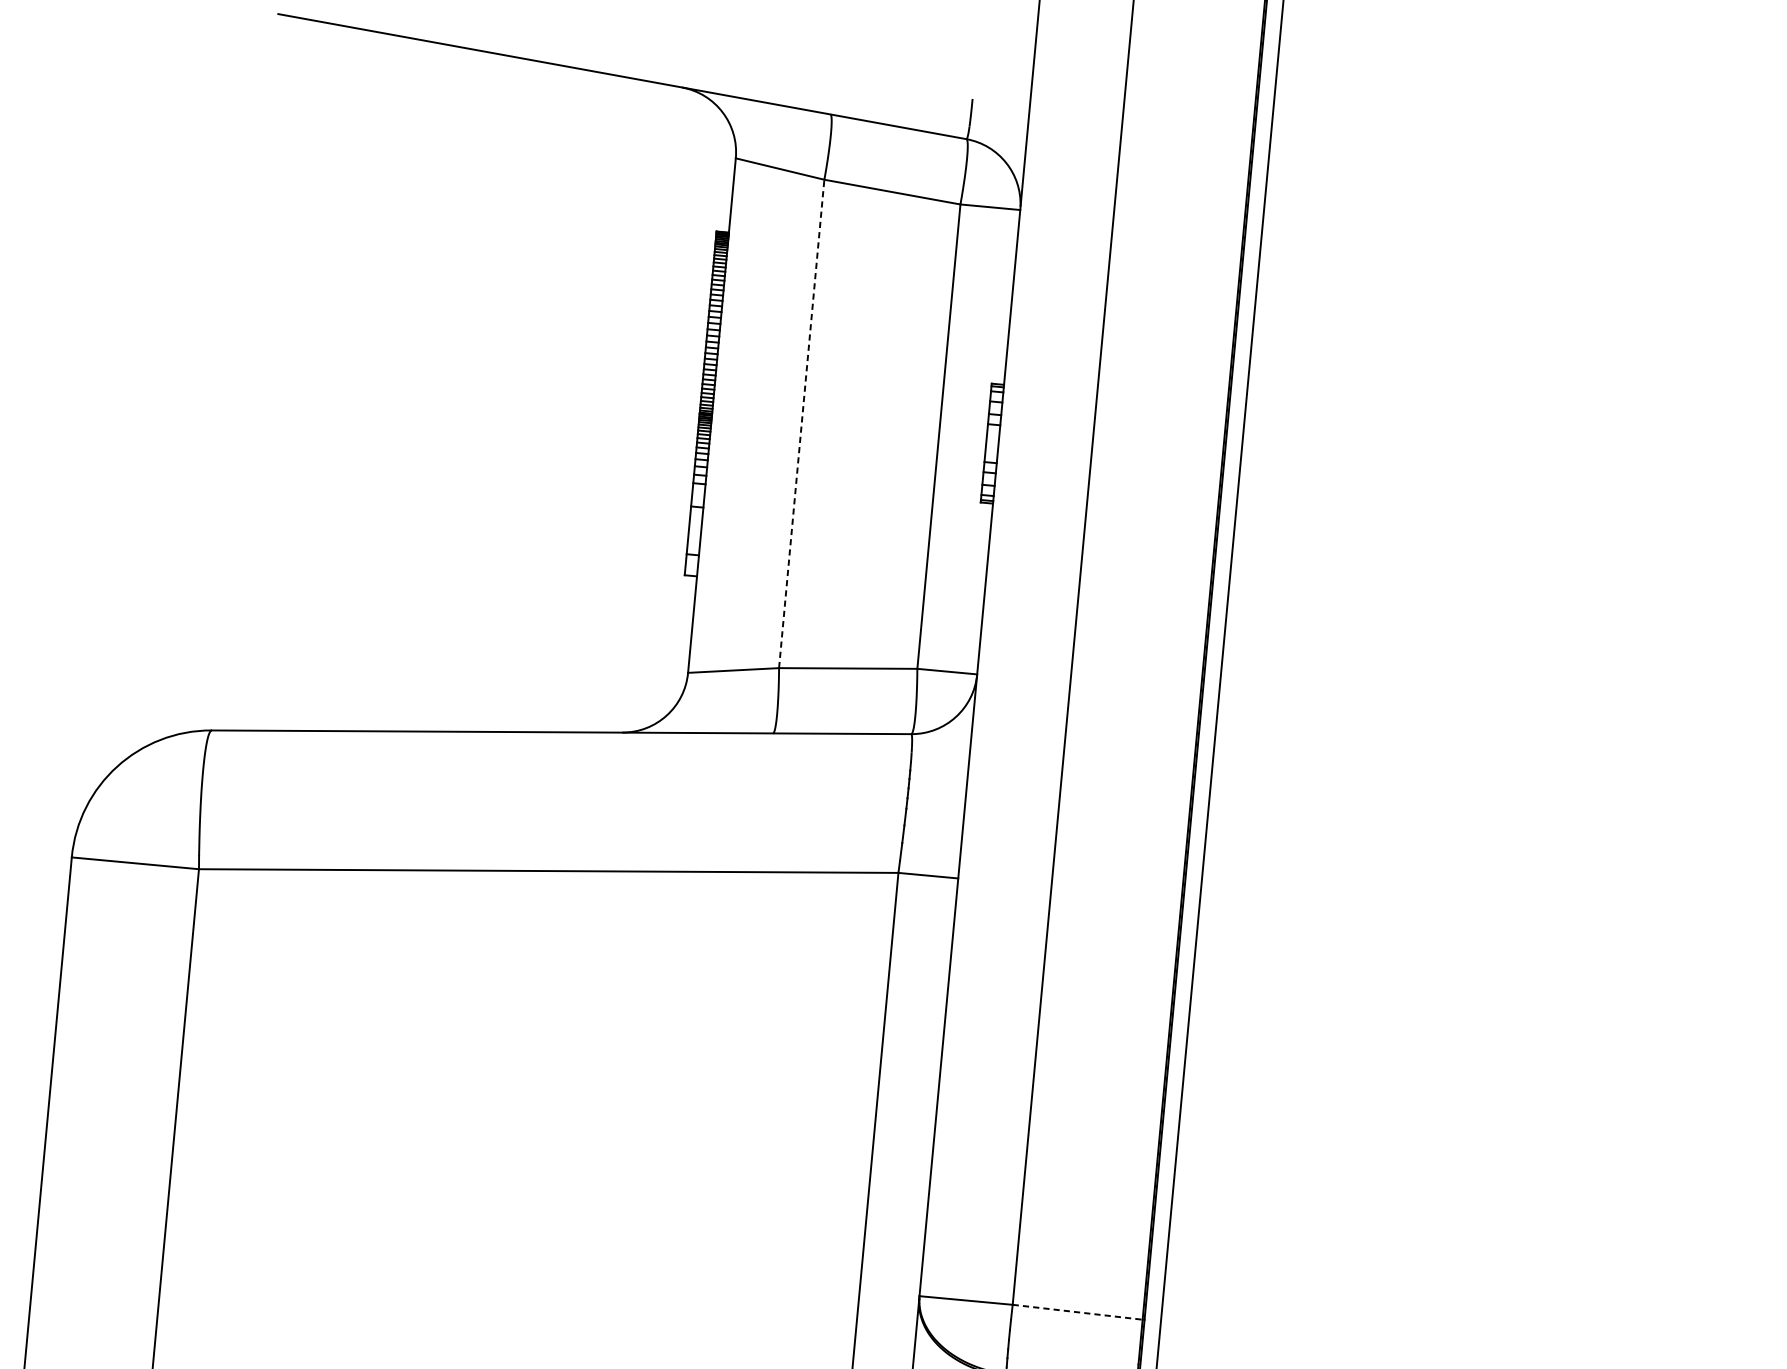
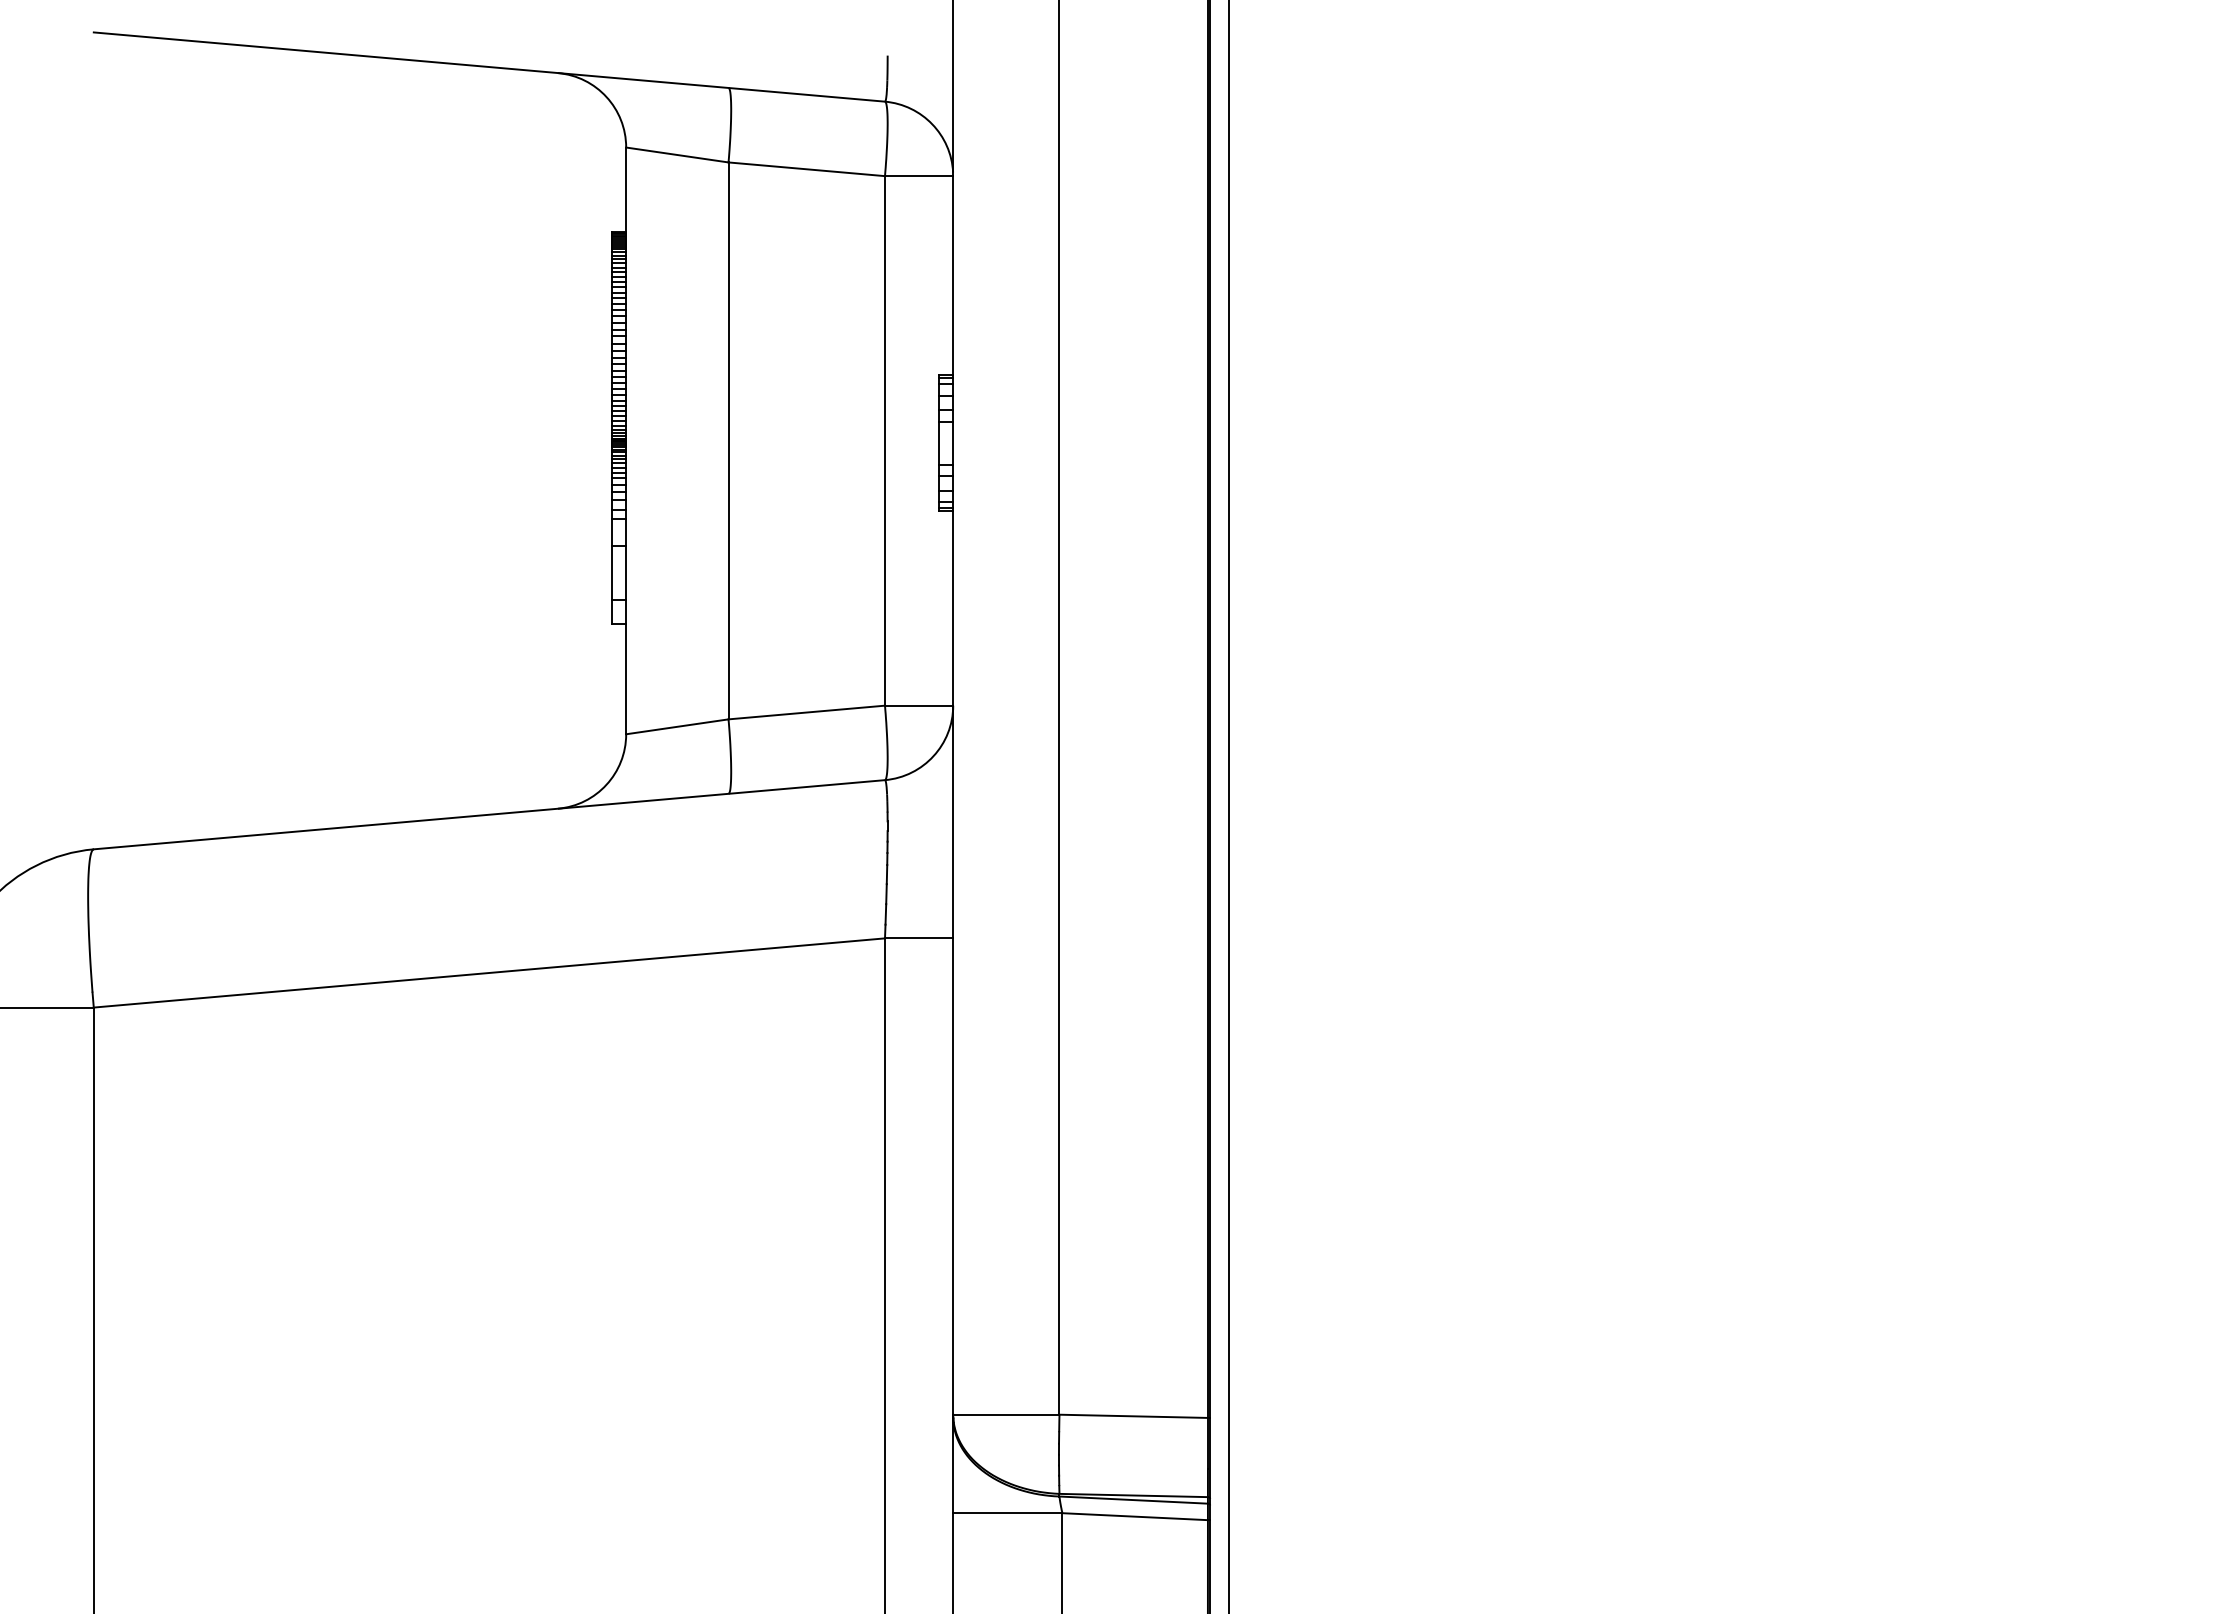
line: (801, 423) -> (728, 440), dashed -> solid
line: (1078, 1312) -> (1134, 1416), dashed -> solid

